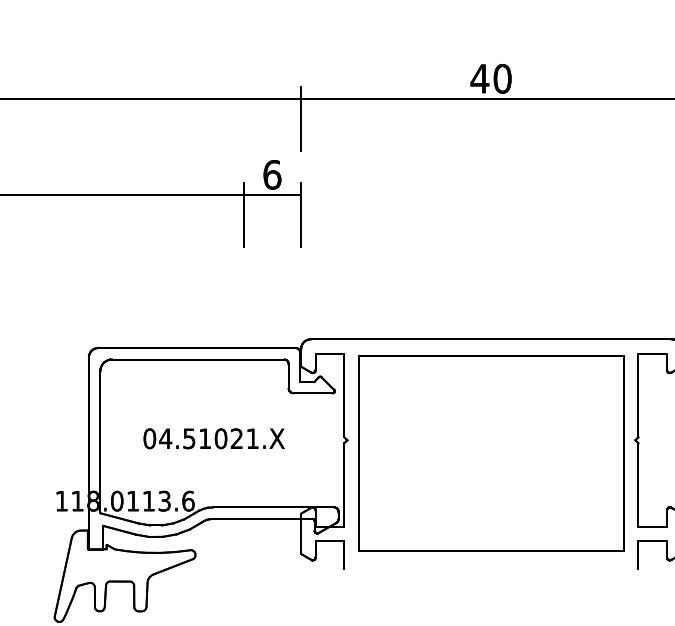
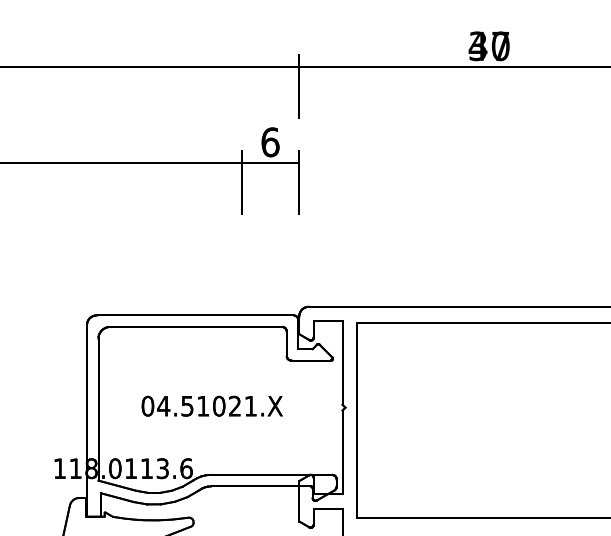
text: (490, 78) -> (488, 45), 40 -> 37

